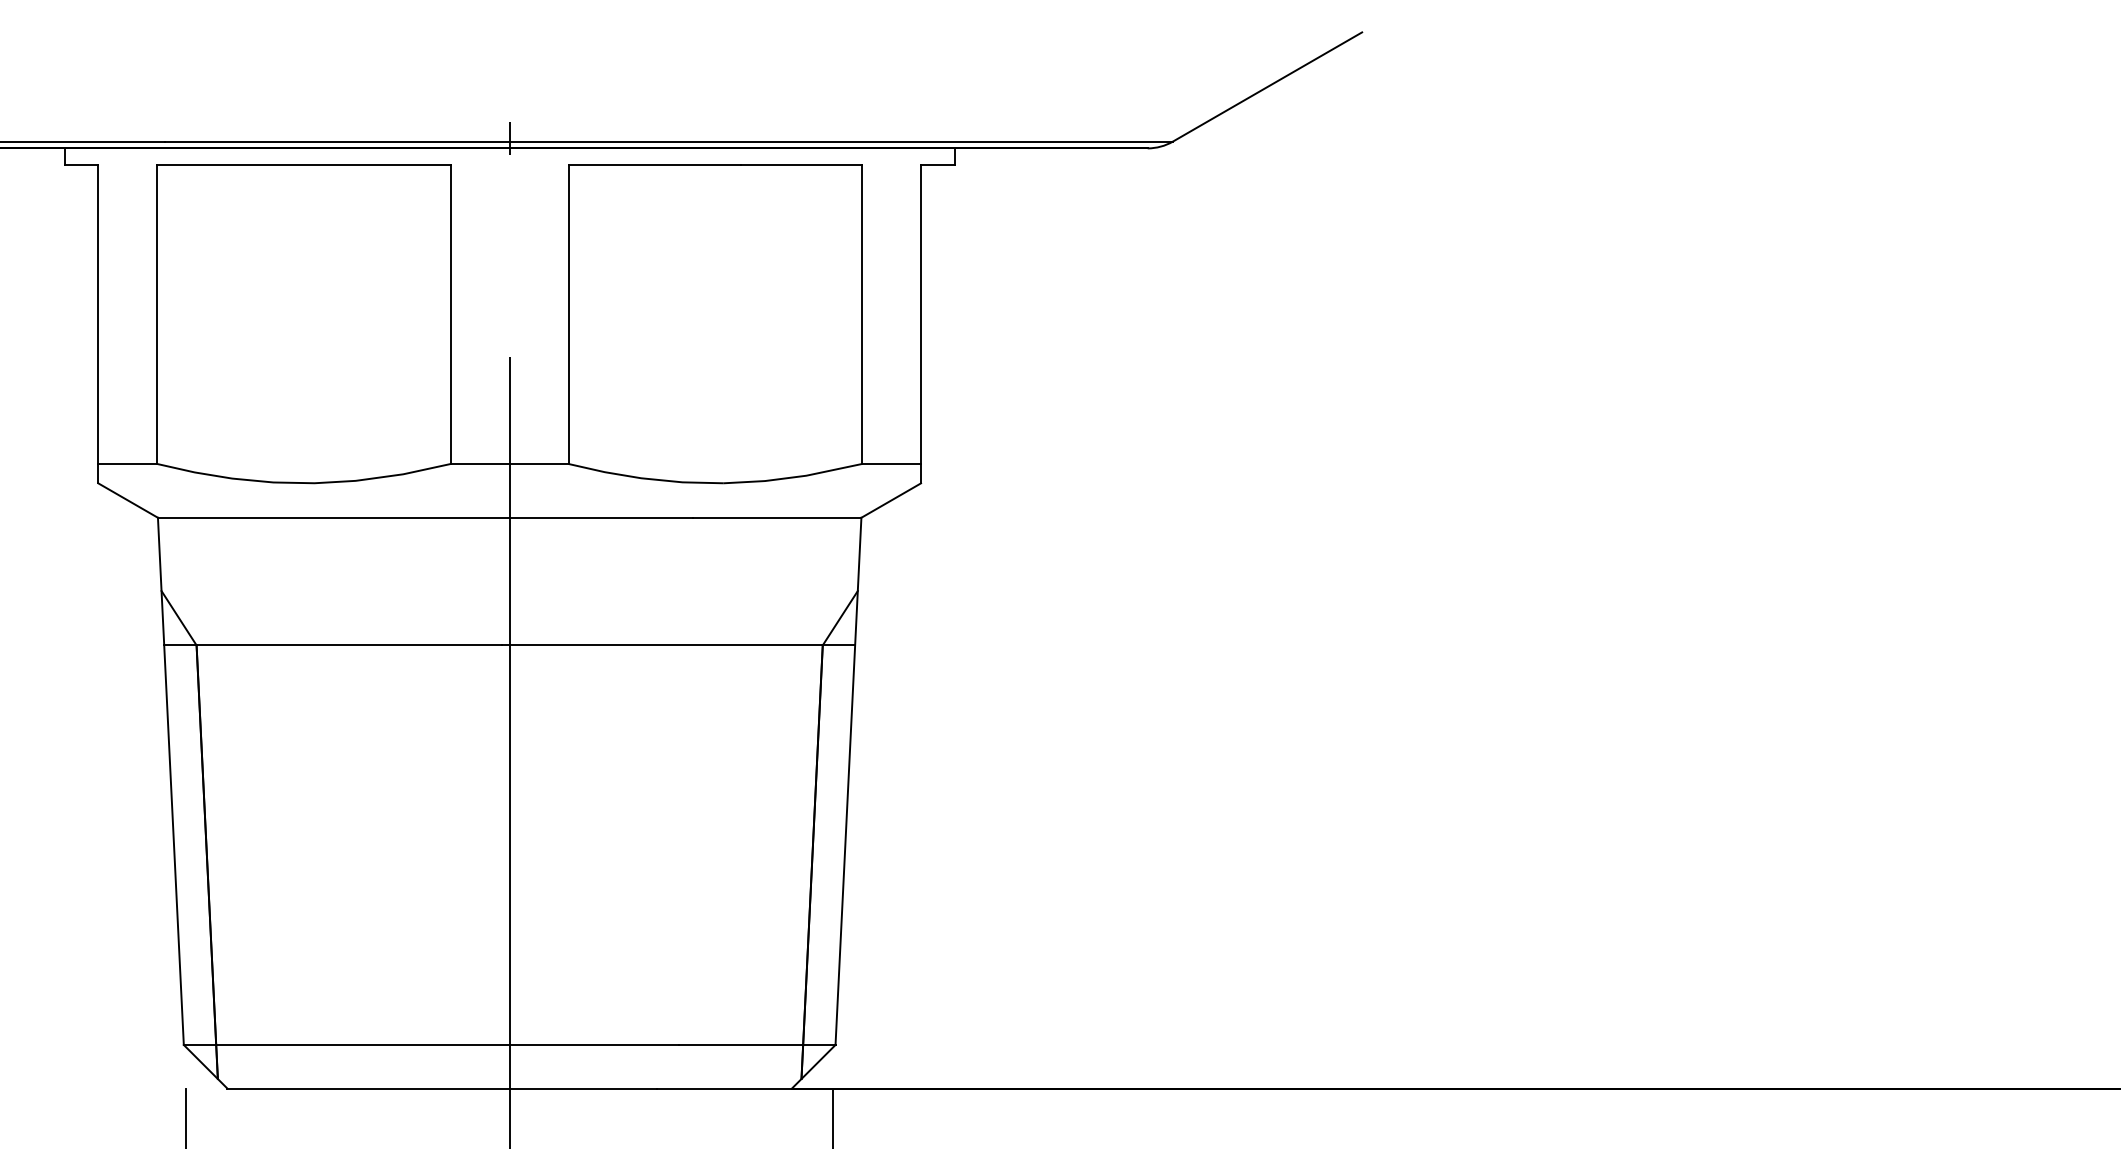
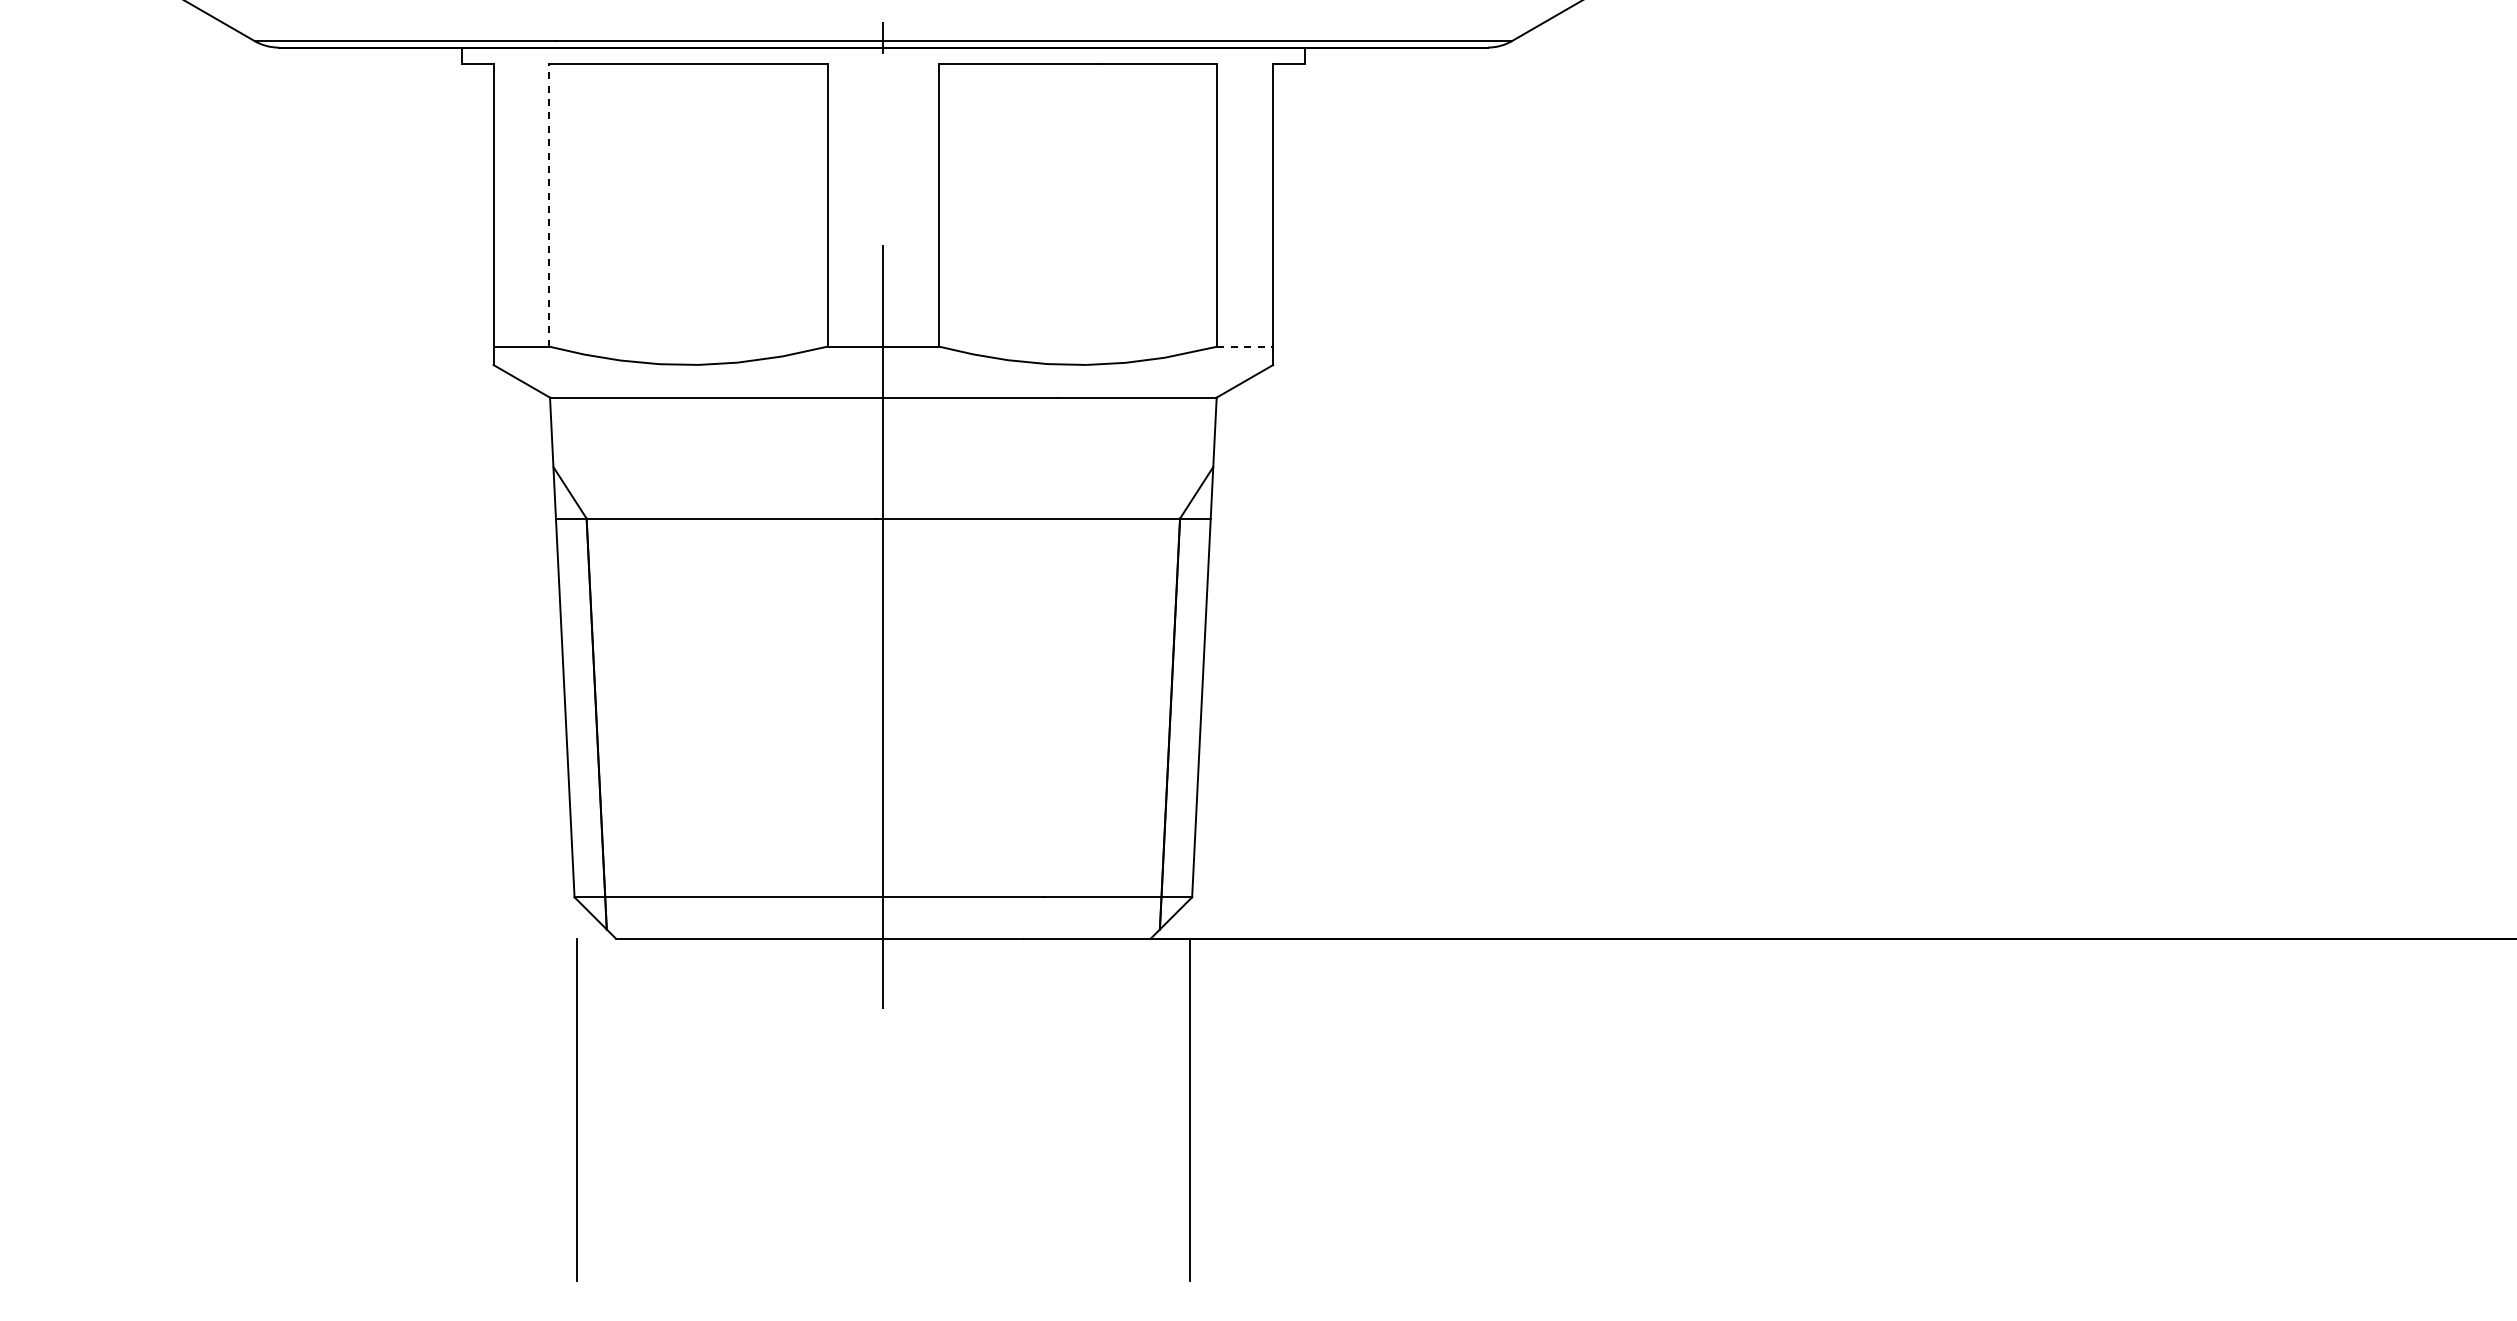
line: (157, 315) -> (549, 205), solid -> dashed
line: (891, 463) -> (1245, 346), solid -> dashed

